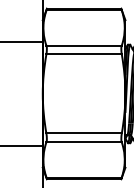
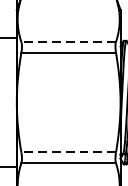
line: (84, 45) -> (69, 41), solid -> dashed
line: (84, 133) -> (69, 152), solid -> dashed

